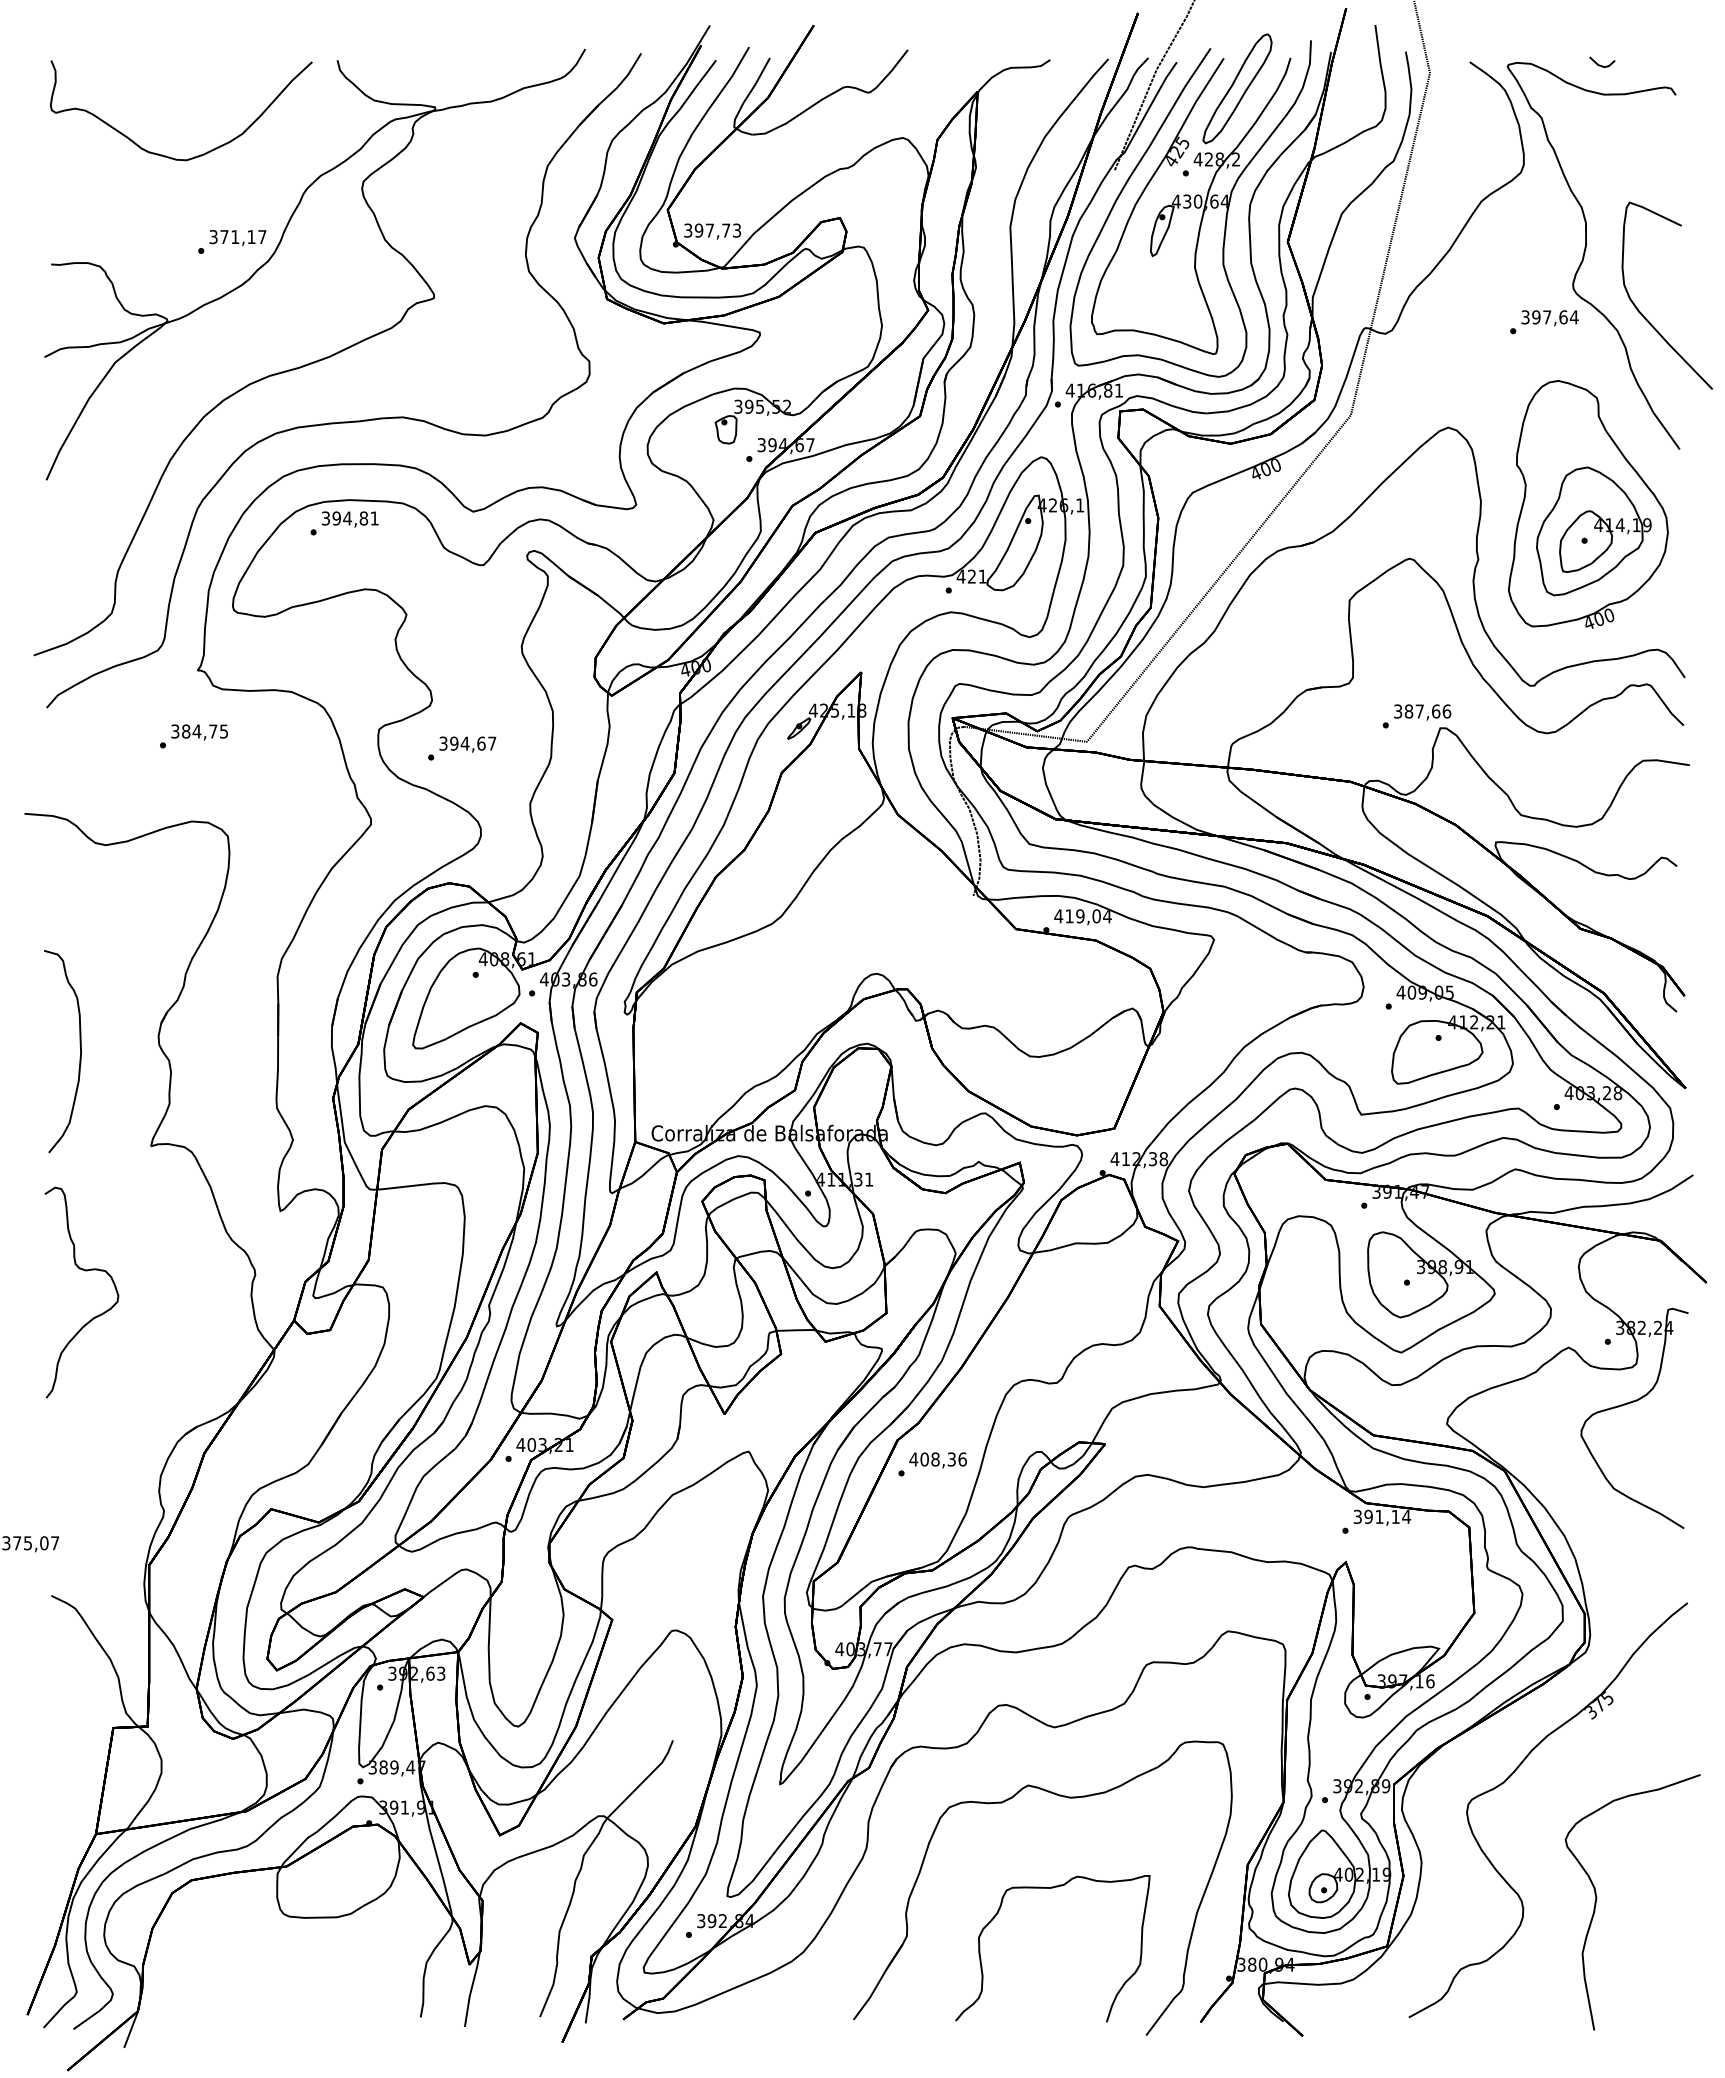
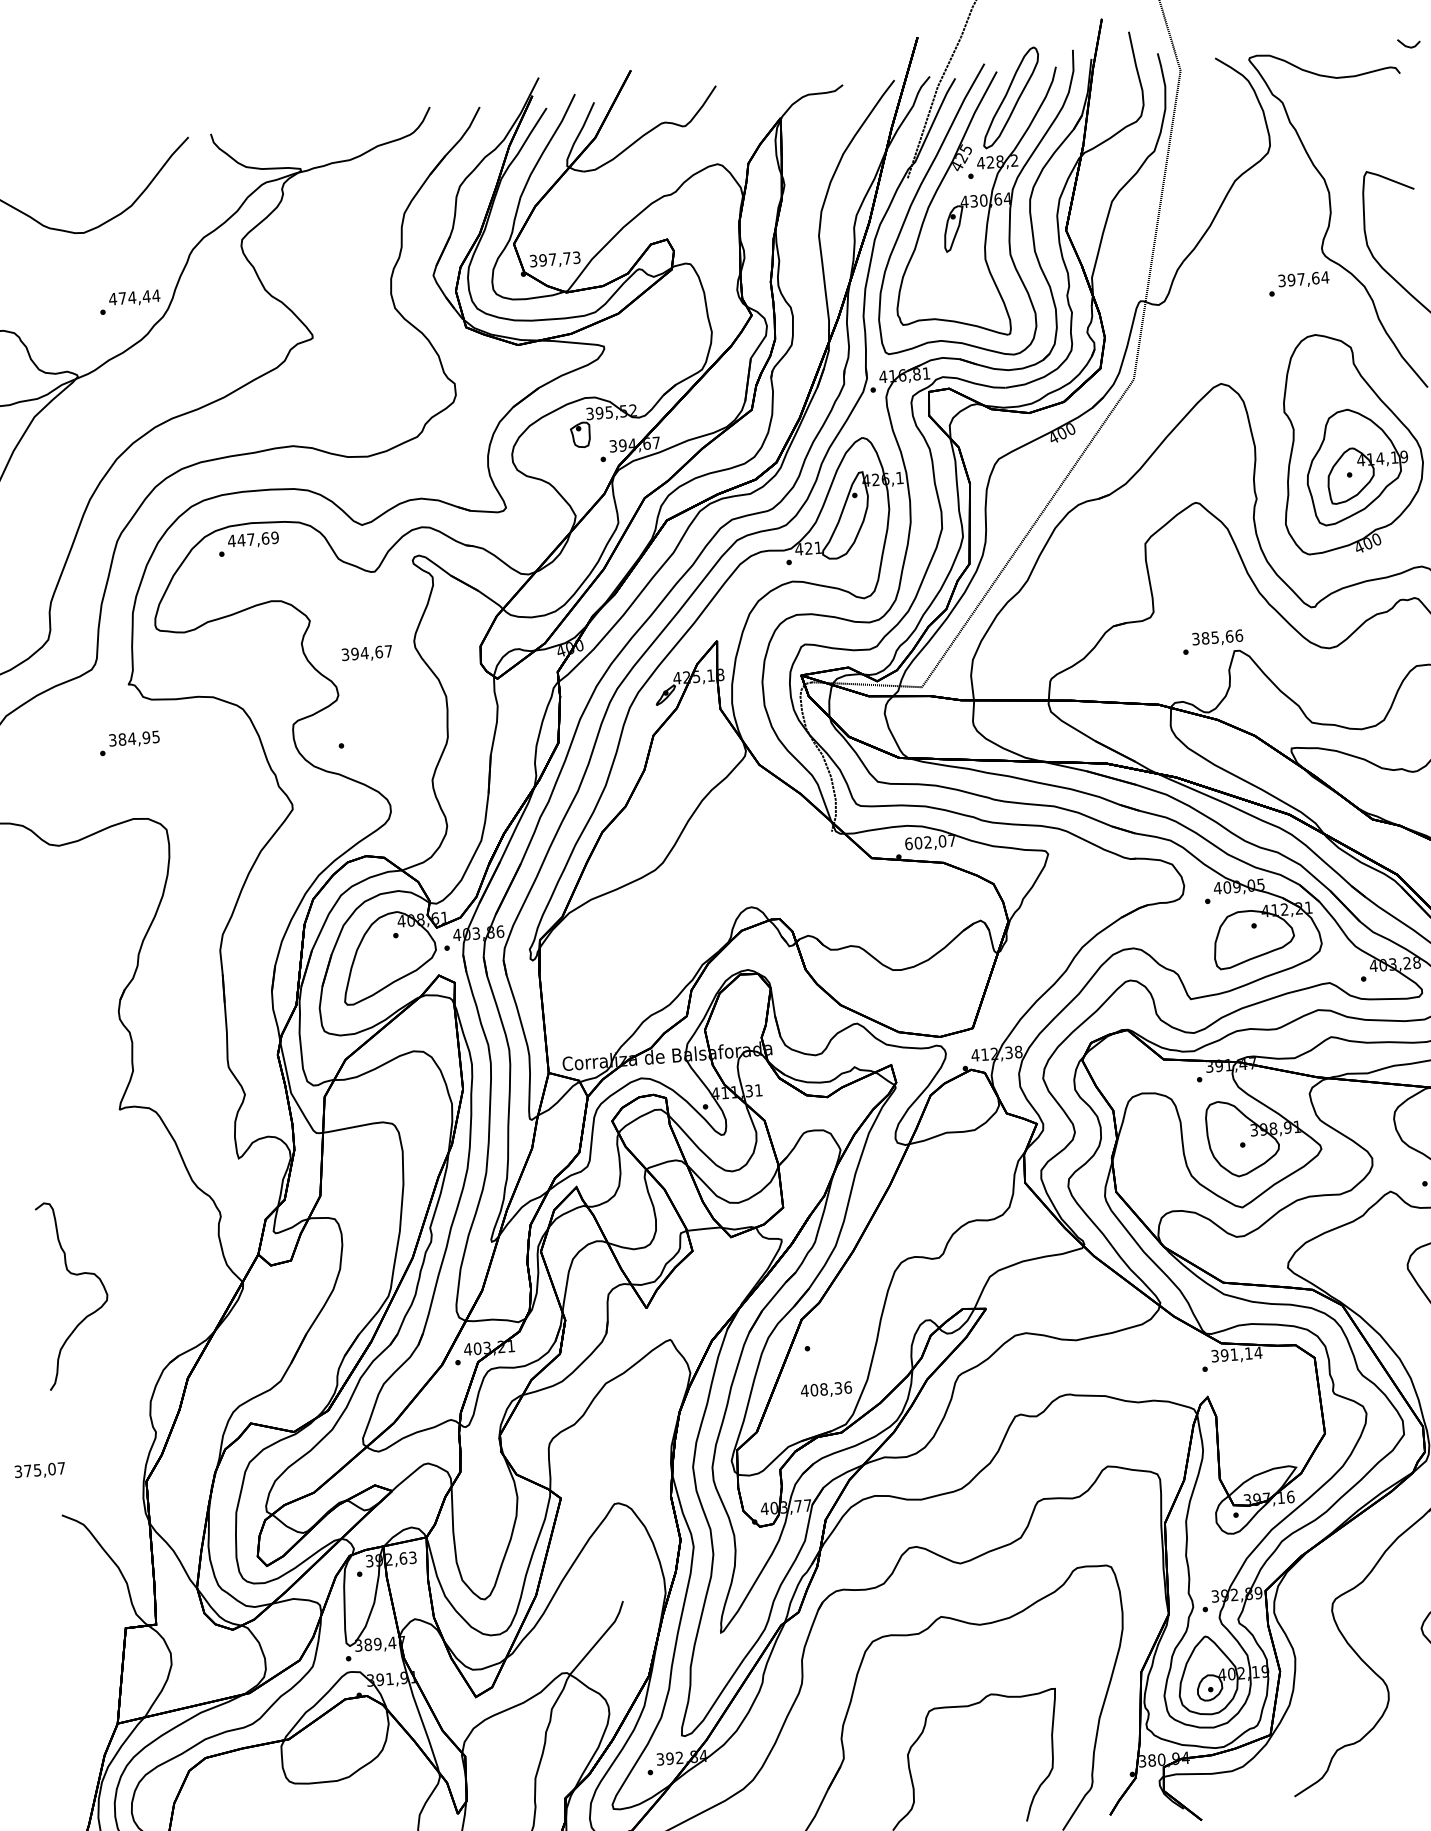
line: (1600, 64) -> (1407, 45), moved
text: (237, 237) -> (134, 297), 371,17 -> 474,44
text: (349, 518) -> (252, 539), 394,81 -> 447,69
text: (1419, 711) -> (1214, 637), 387,66 -> 385,66
text: (213, 731) -> (146, 737), 384,75 -> 384,95
text: (467, 744) -> (366, 653), moved
text: (1082, 916) -> (929, 842), 419,04 -> 602,07
curve: (80, 1051) -> (50, 1030), removed
curve: (85, 1271) -> (76, 1275), moved
text: (937, 1460) -> (825, 1390), moved

